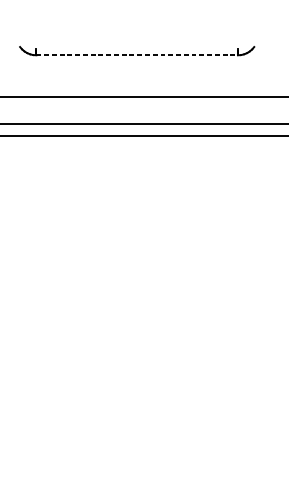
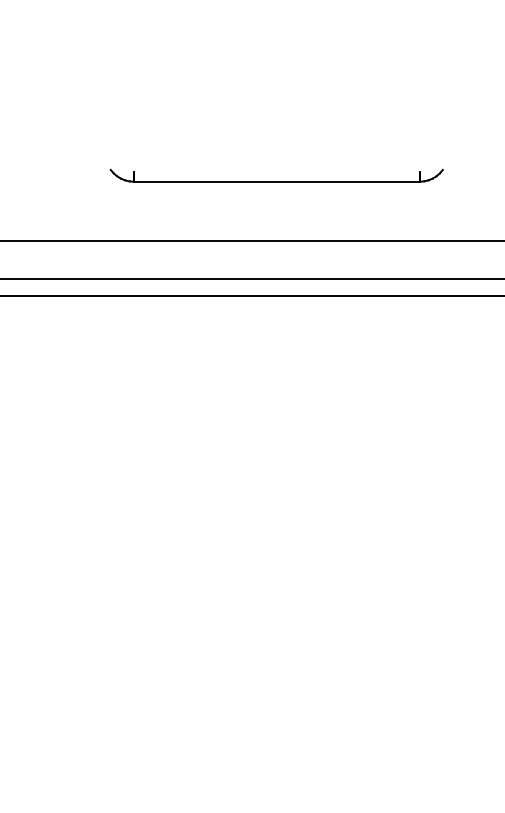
line: (136, 55) -> (276, 181), dashed -> solid

